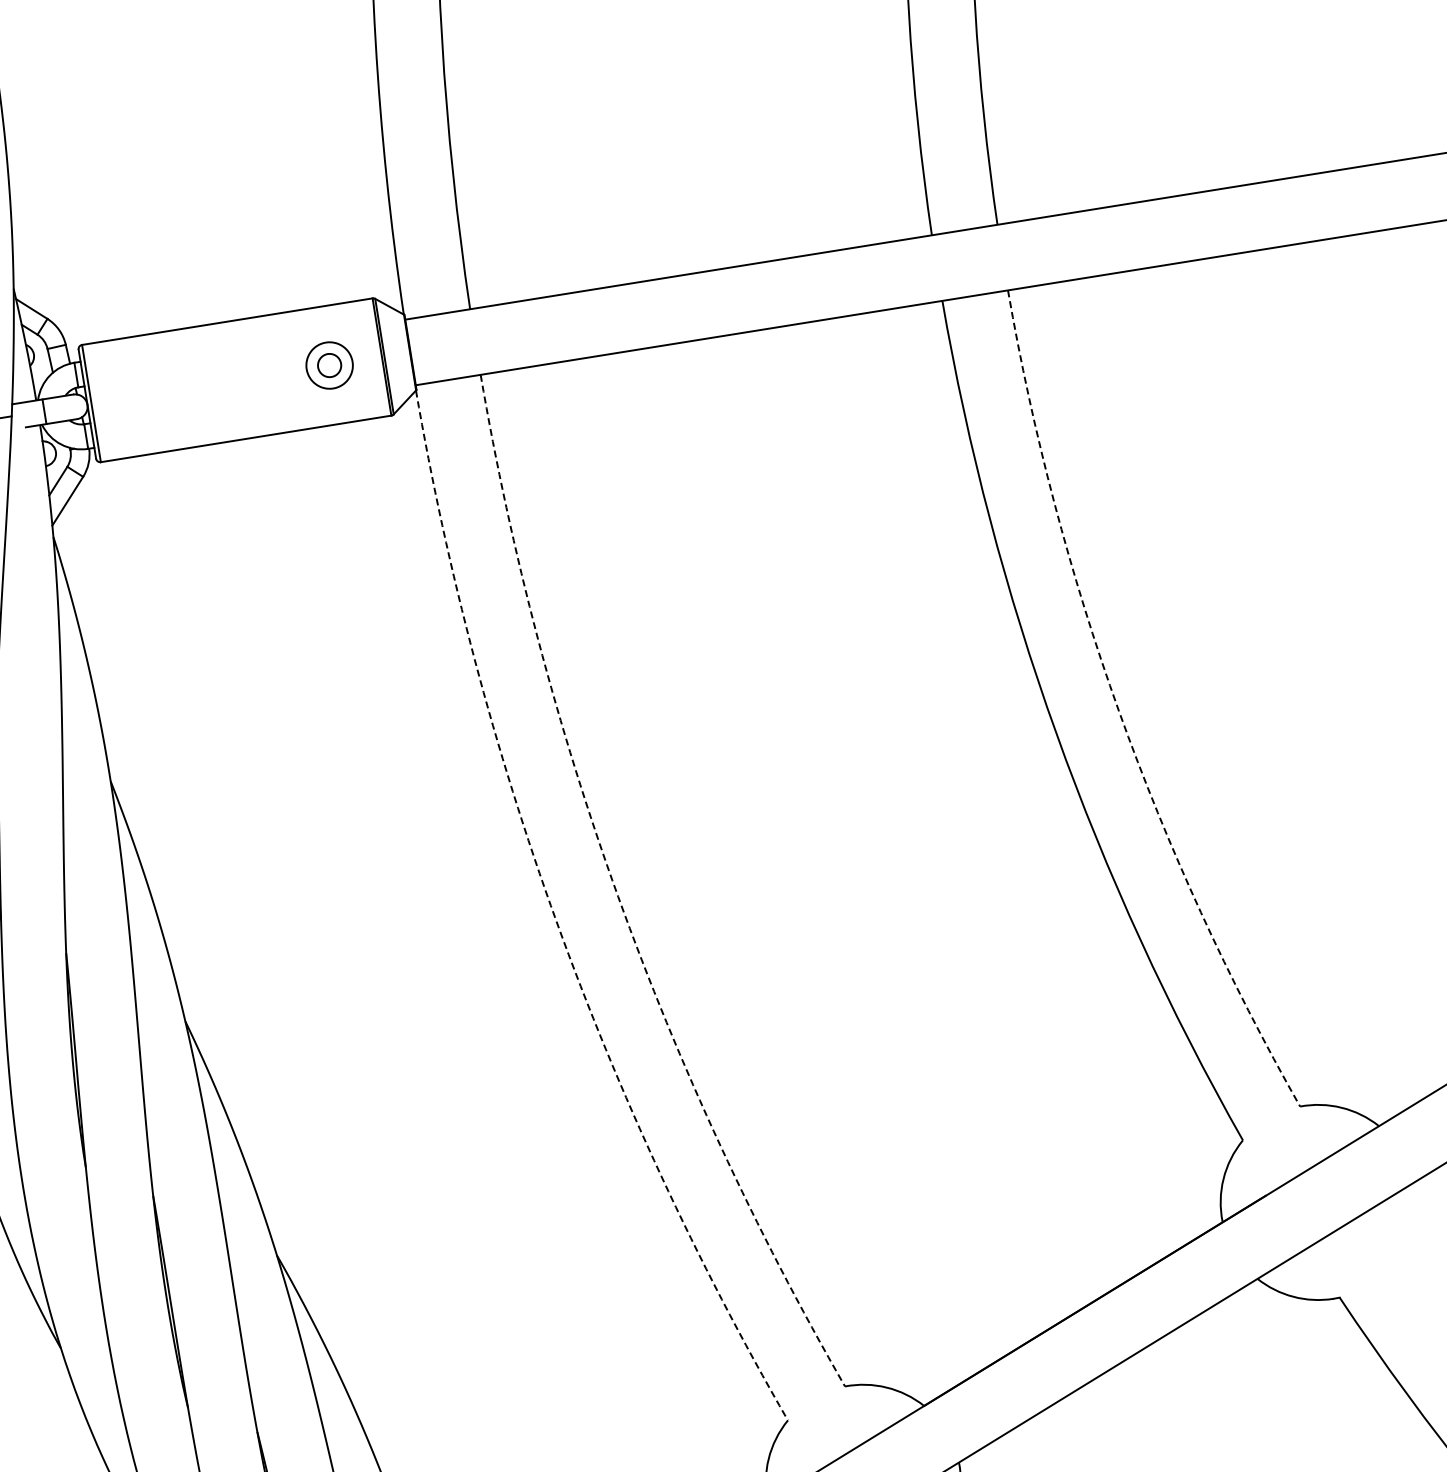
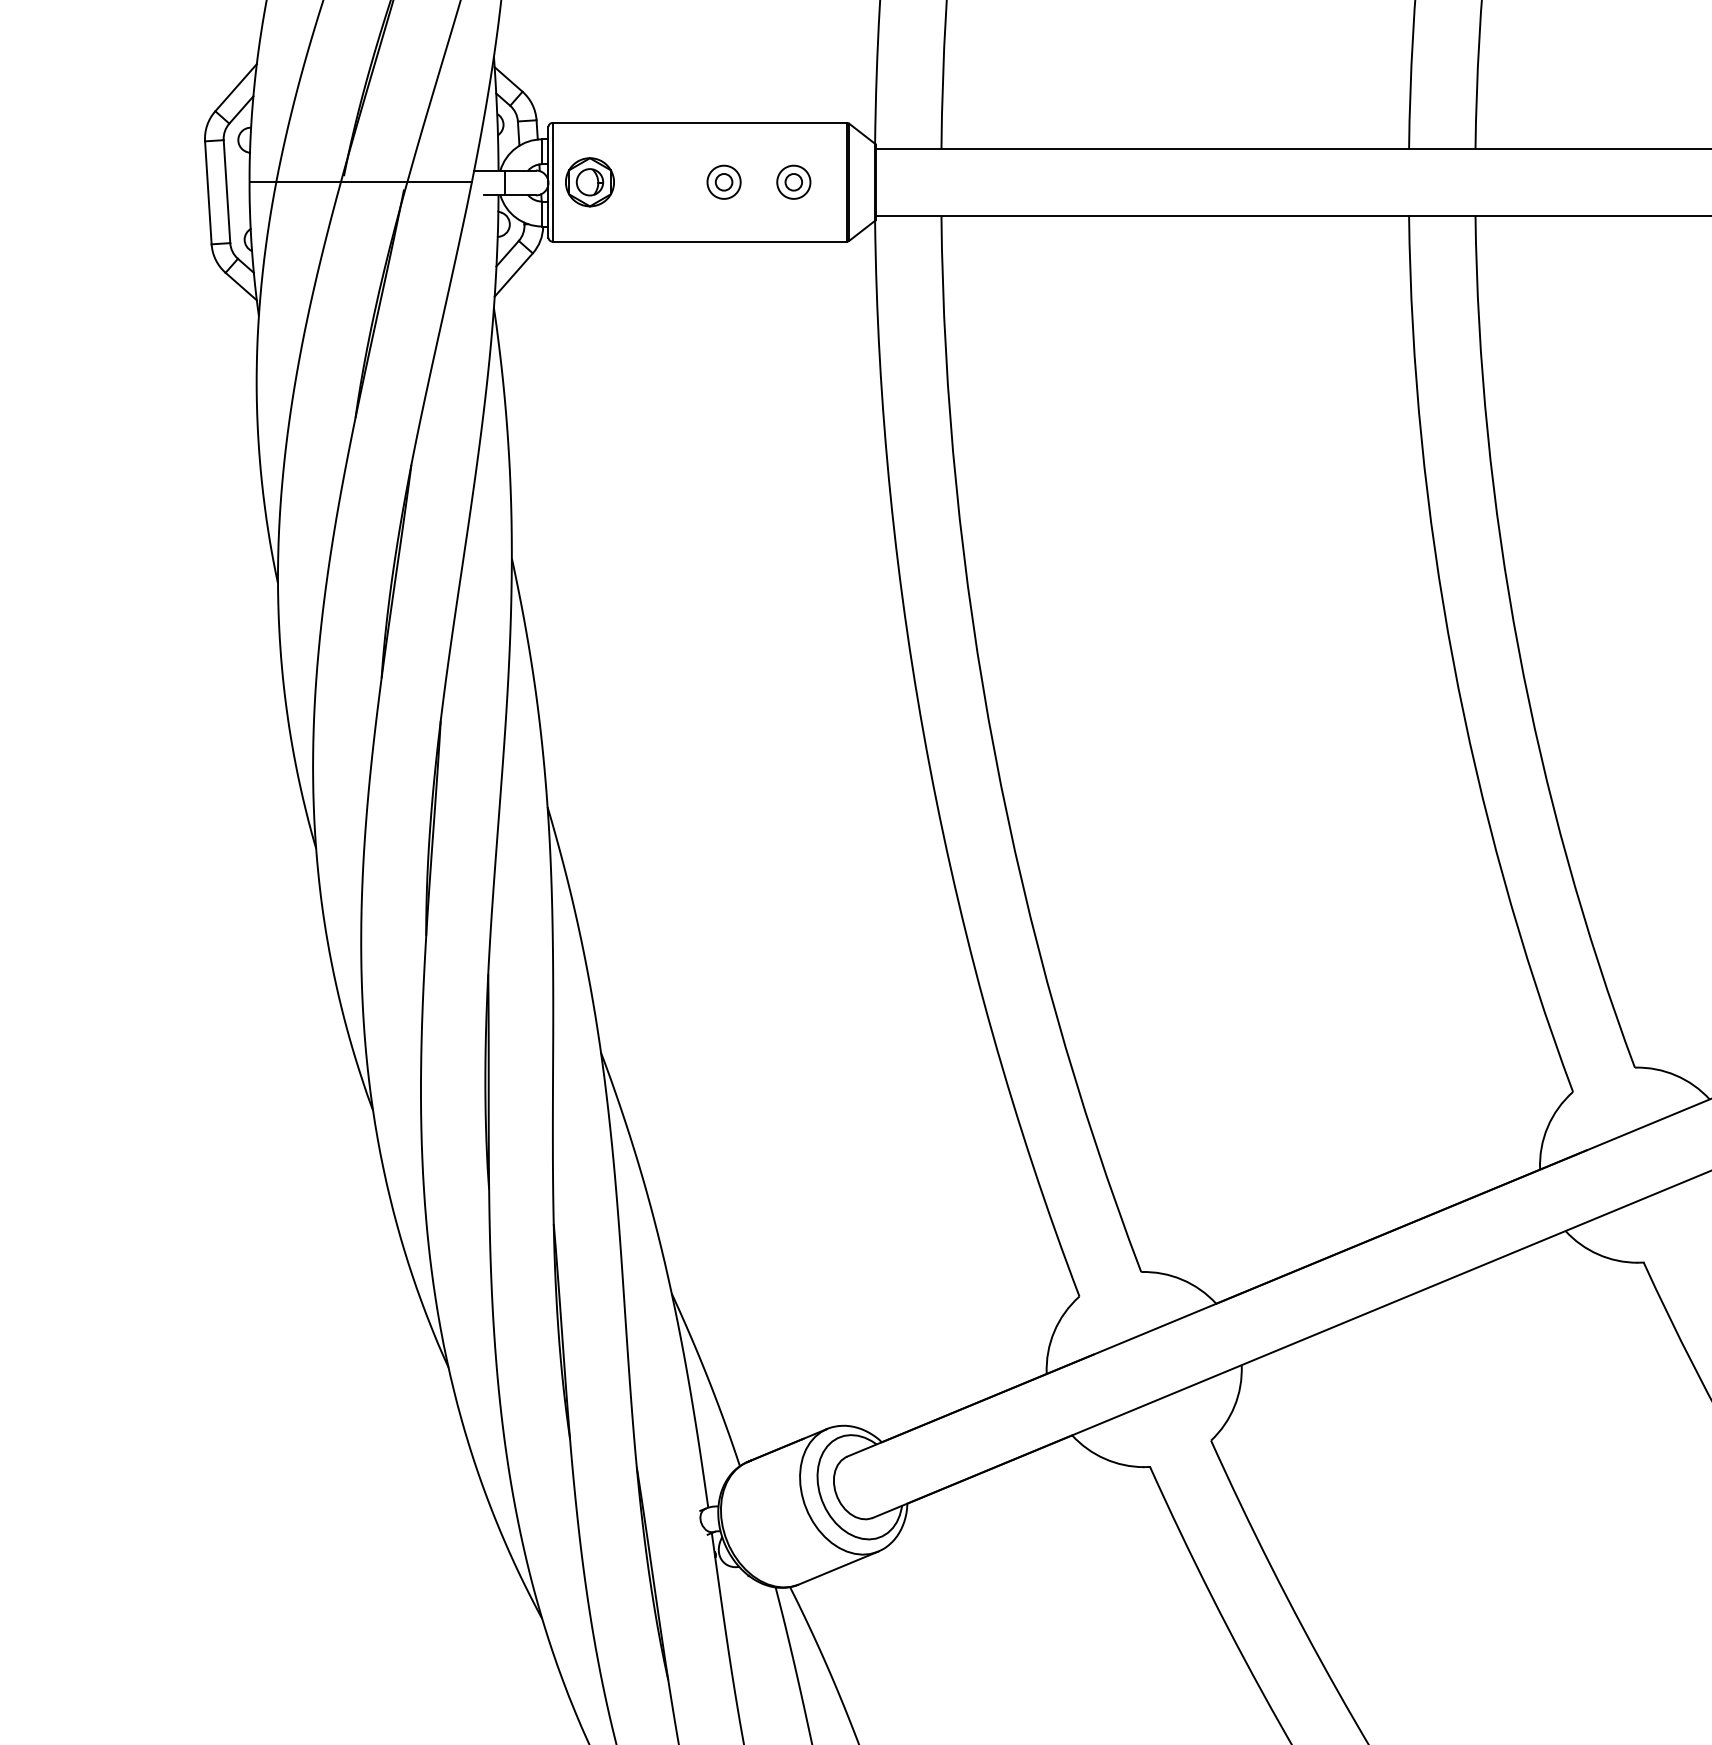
part: (329, 364) -> (793, 181), size x0.71
part: (260, 375) -> (723, 181), added
part: (127, 397) -> (589, 182), added
arc: (1118, 711) -> (1518, 648), dashed -> solid
arc: (617, 896) -> (994, 752), dashed -> solid
arc: (556, 921) -> (929, 767), dashed -> solid

